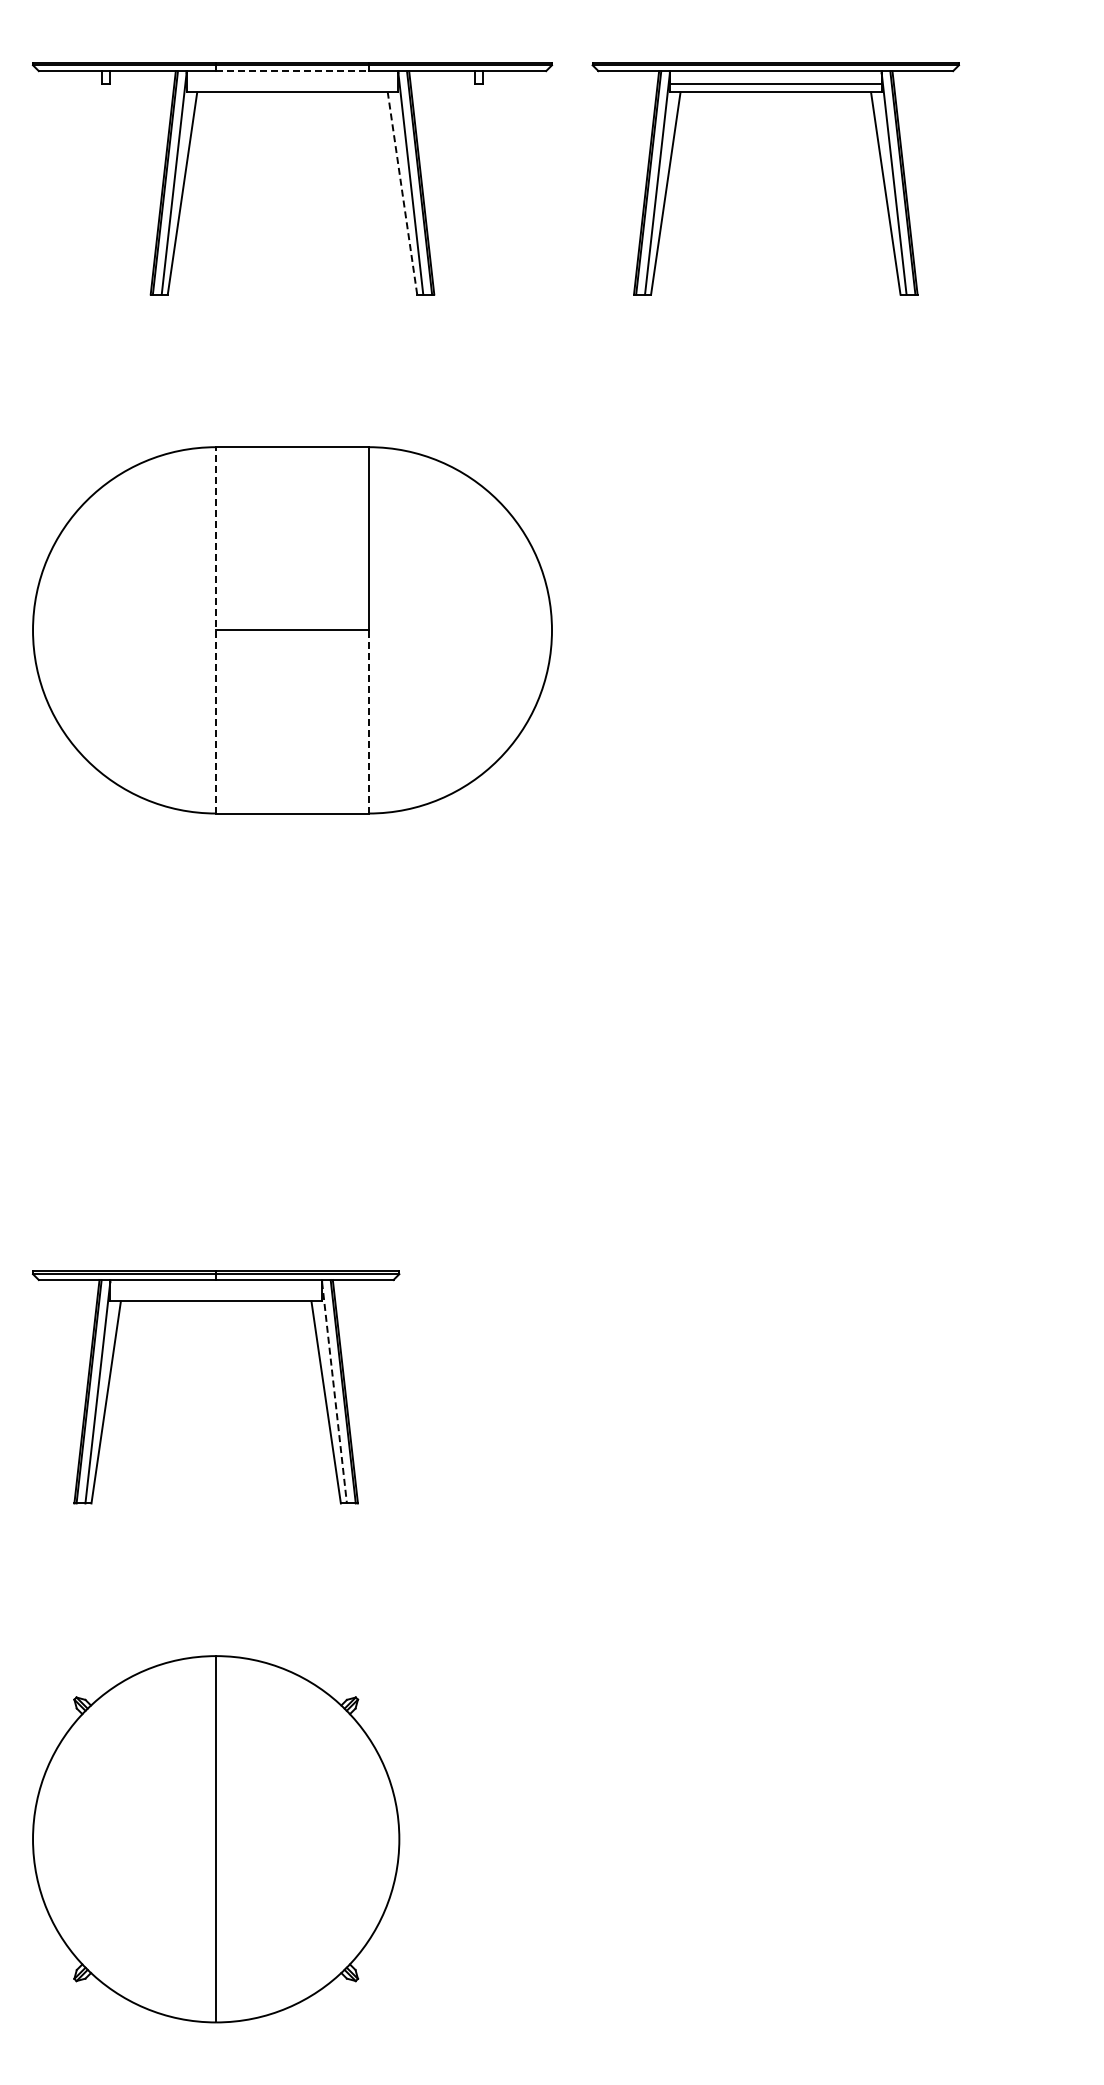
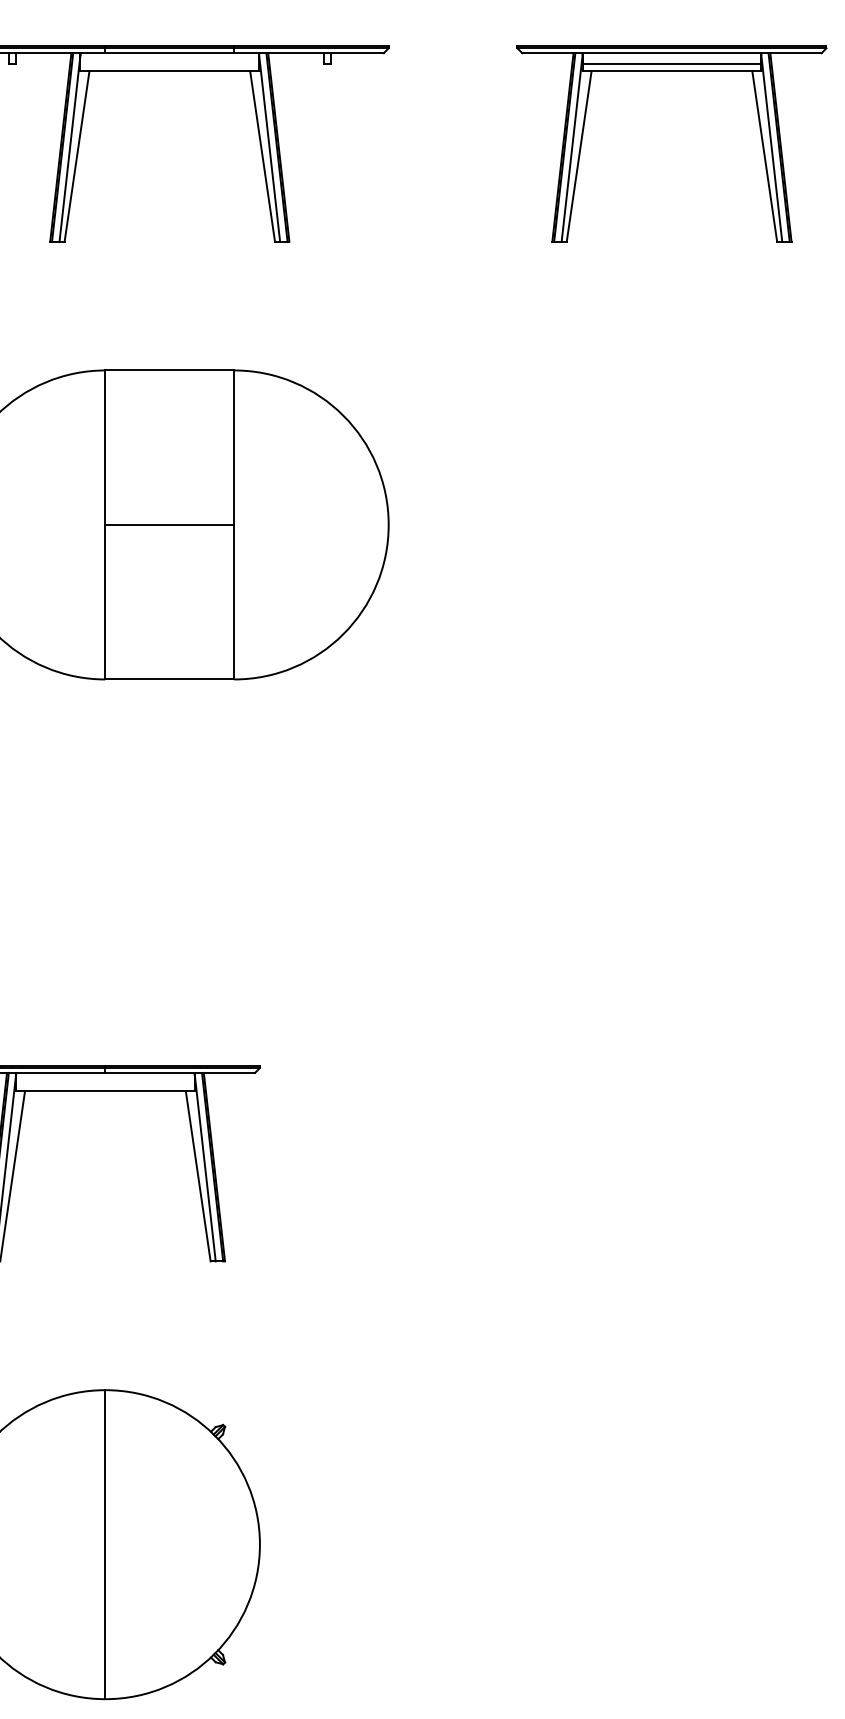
line: (293, 71) -> (170, 53), dashed -> solid
part: (775, 92) -> (671, 71), moved
line: (402, 193) -> (262, 156), dashed -> solid
line: (216, 629) -> (105, 524), dashed -> solid
line: (368, 721) -> (233, 601), dashed -> solid
line: (334, 1393) -> (205, 1168), dashed -> solid

